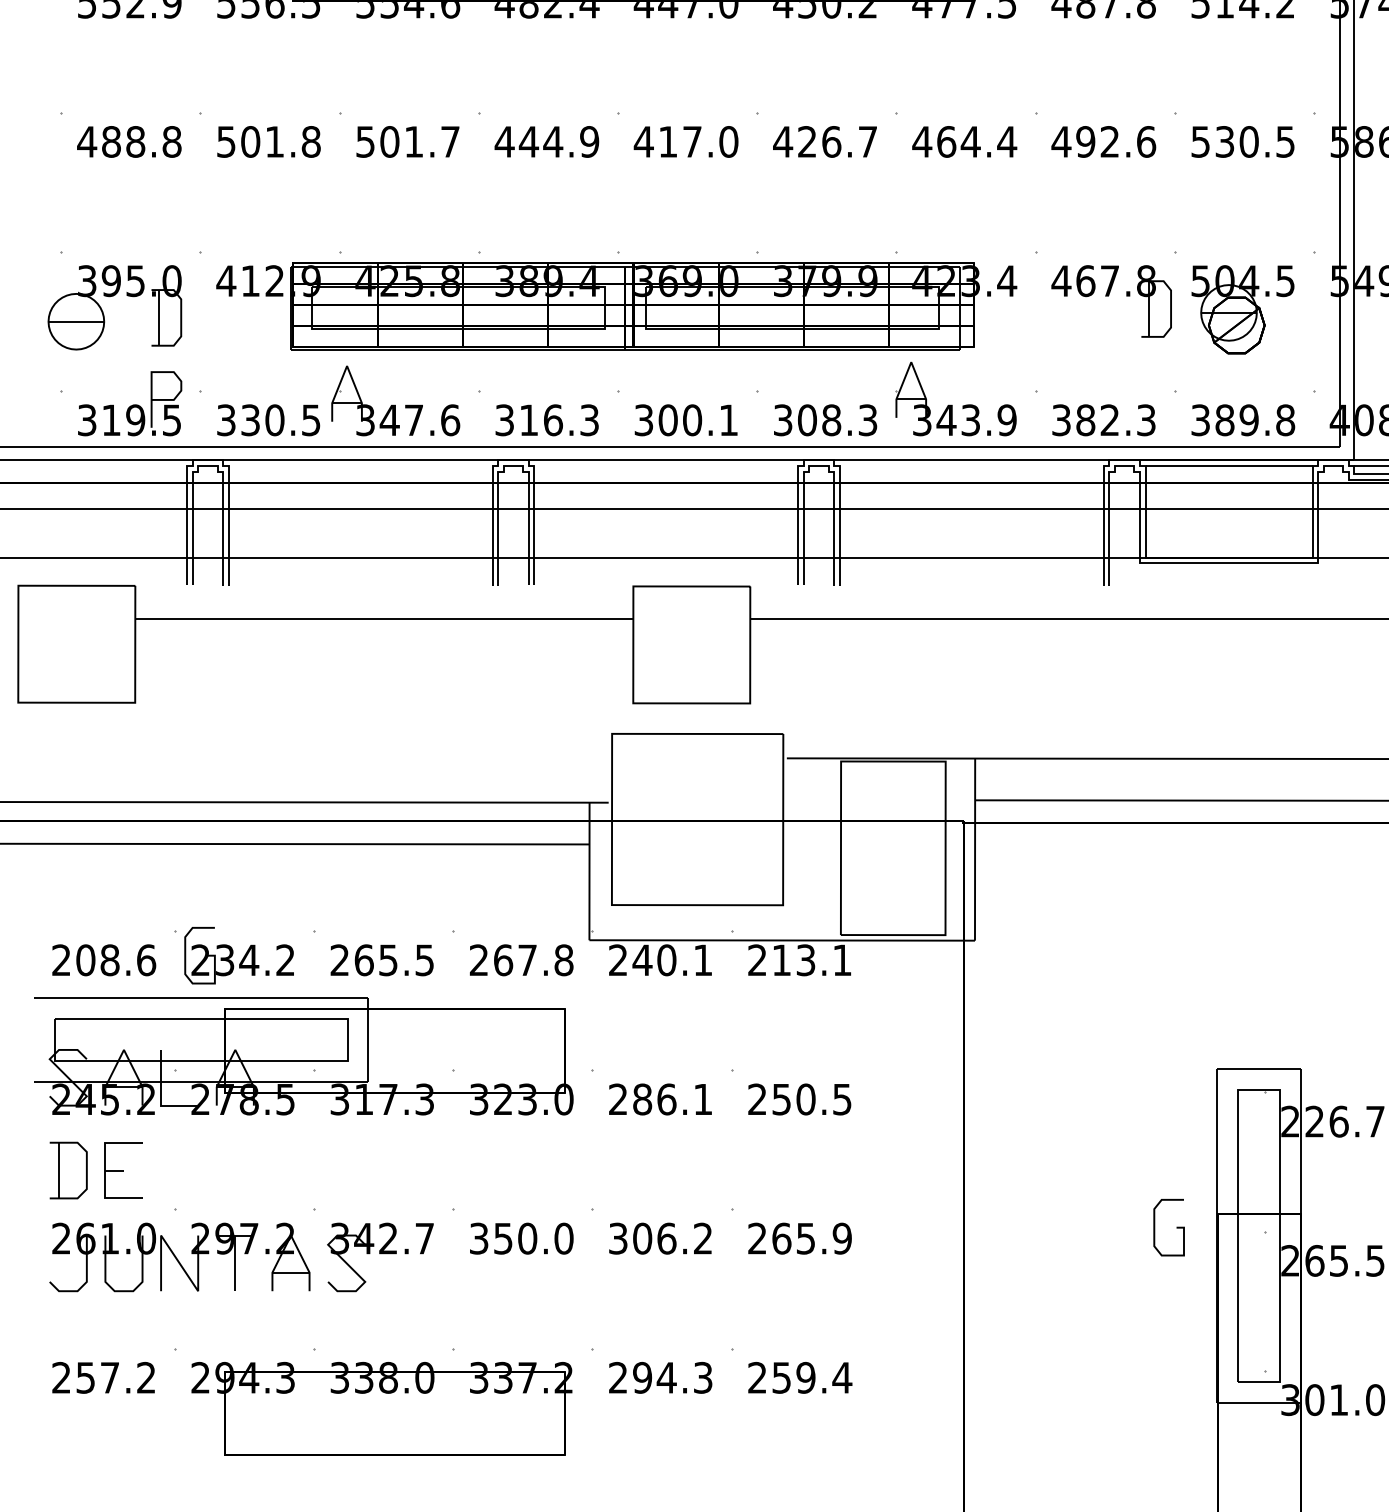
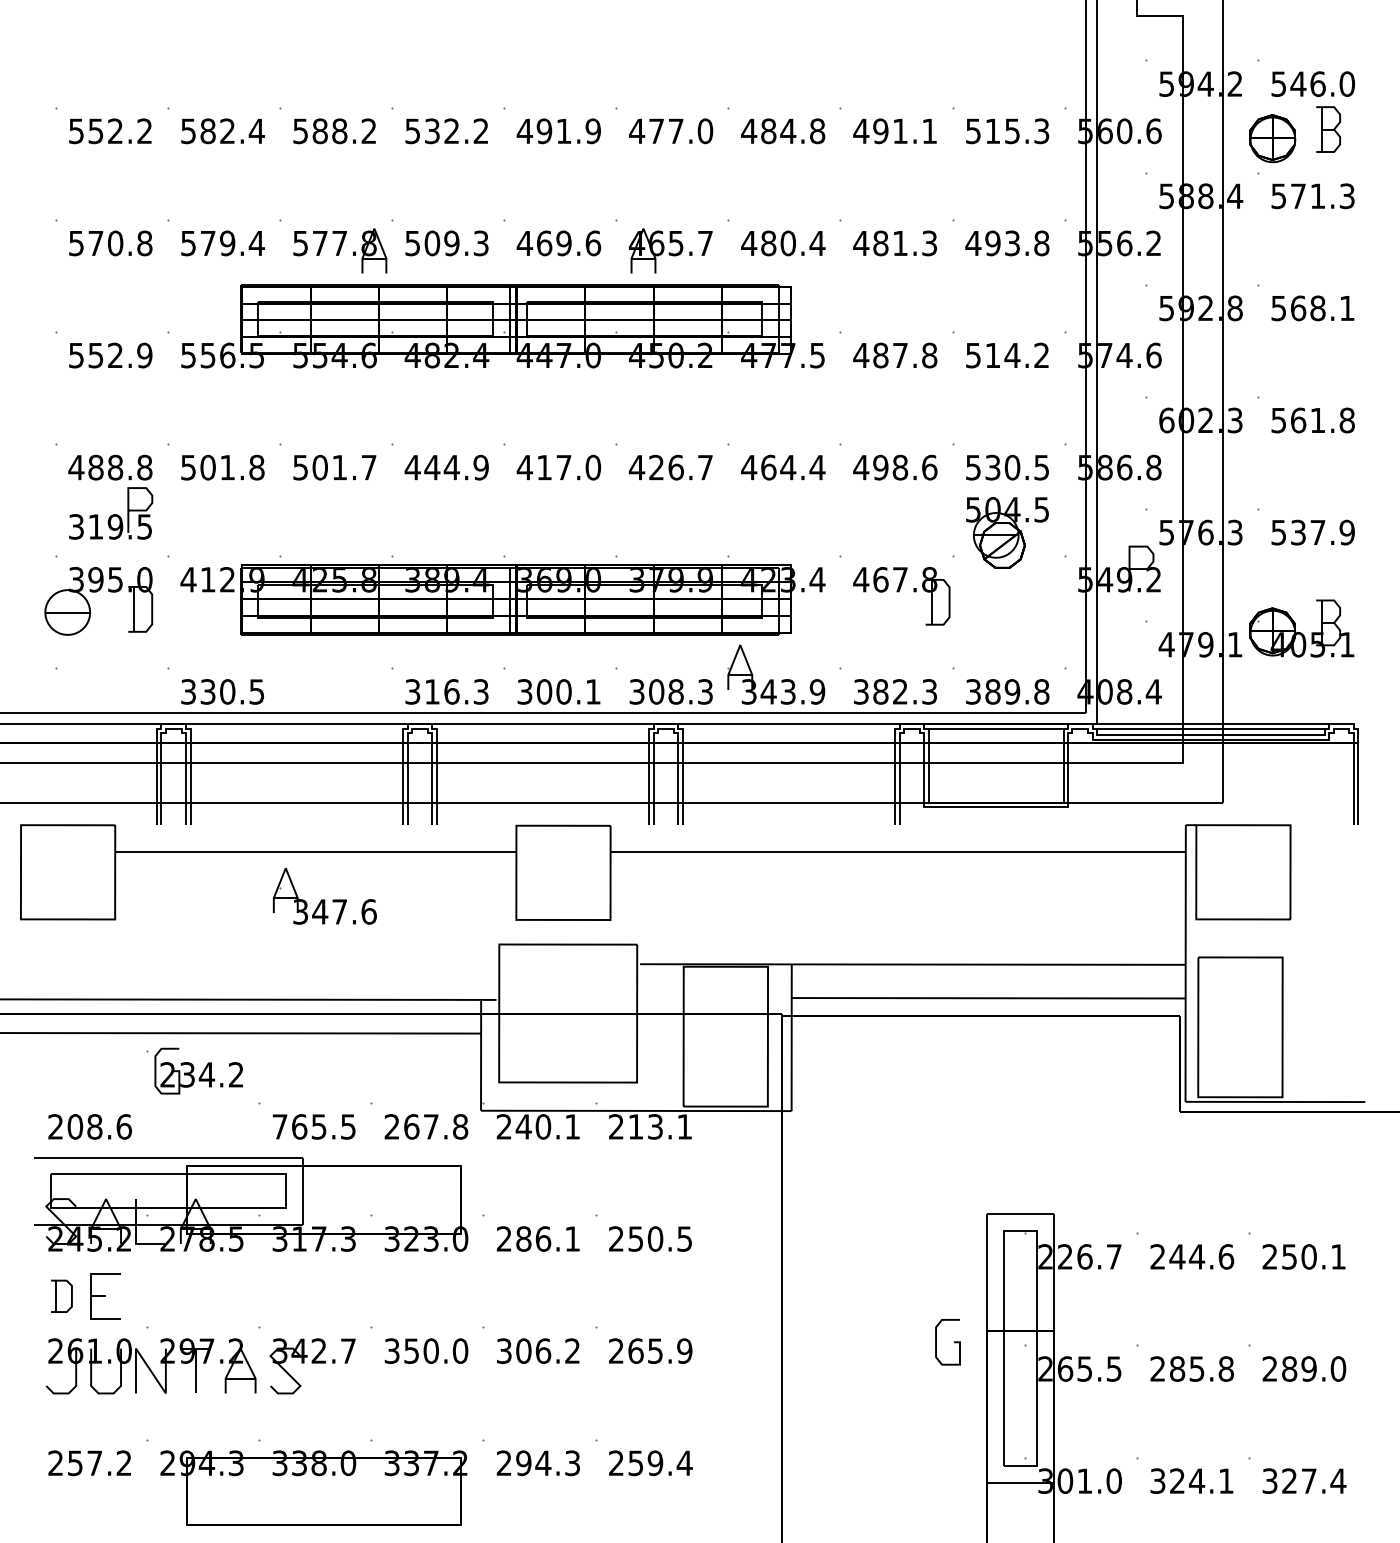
text: (1110, 141) -> (900, 467), 492.6 -> 498.6
part: (1242, 309) -> (1007, 532), moved
part: (395, 399) -> (324, 895), moved
part: (130, 403) -> (111, 513), moved
part: (233, 954) -> (194, 1070), moved
text: (339, 959) -> (279, 1126), 265.5 -> 765.5
part: (68, 1170) -> (61, 1296), size x0.7

